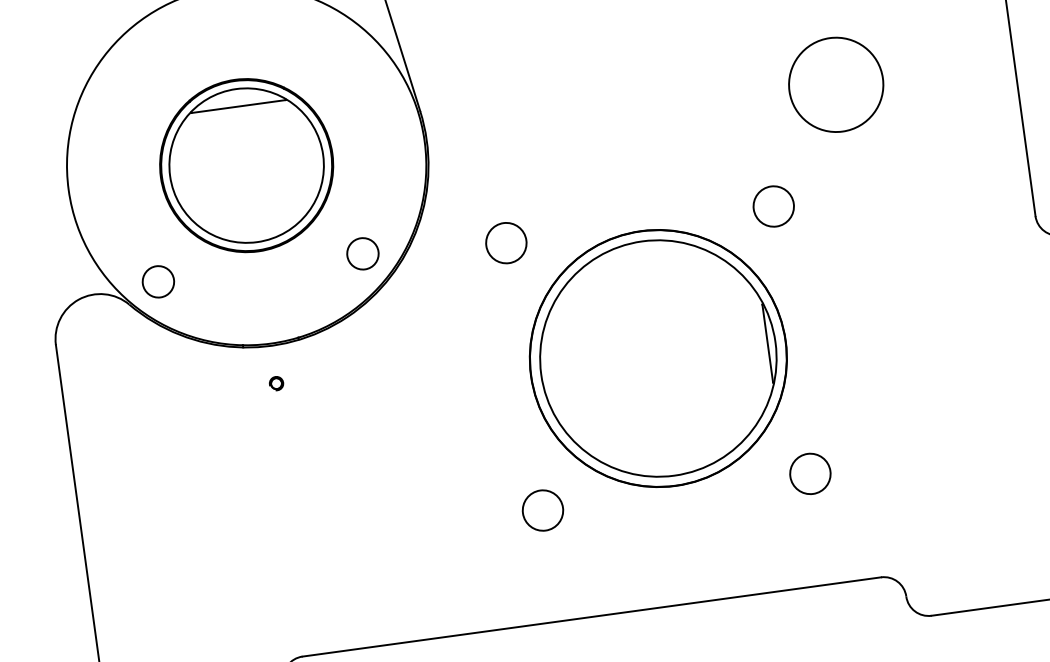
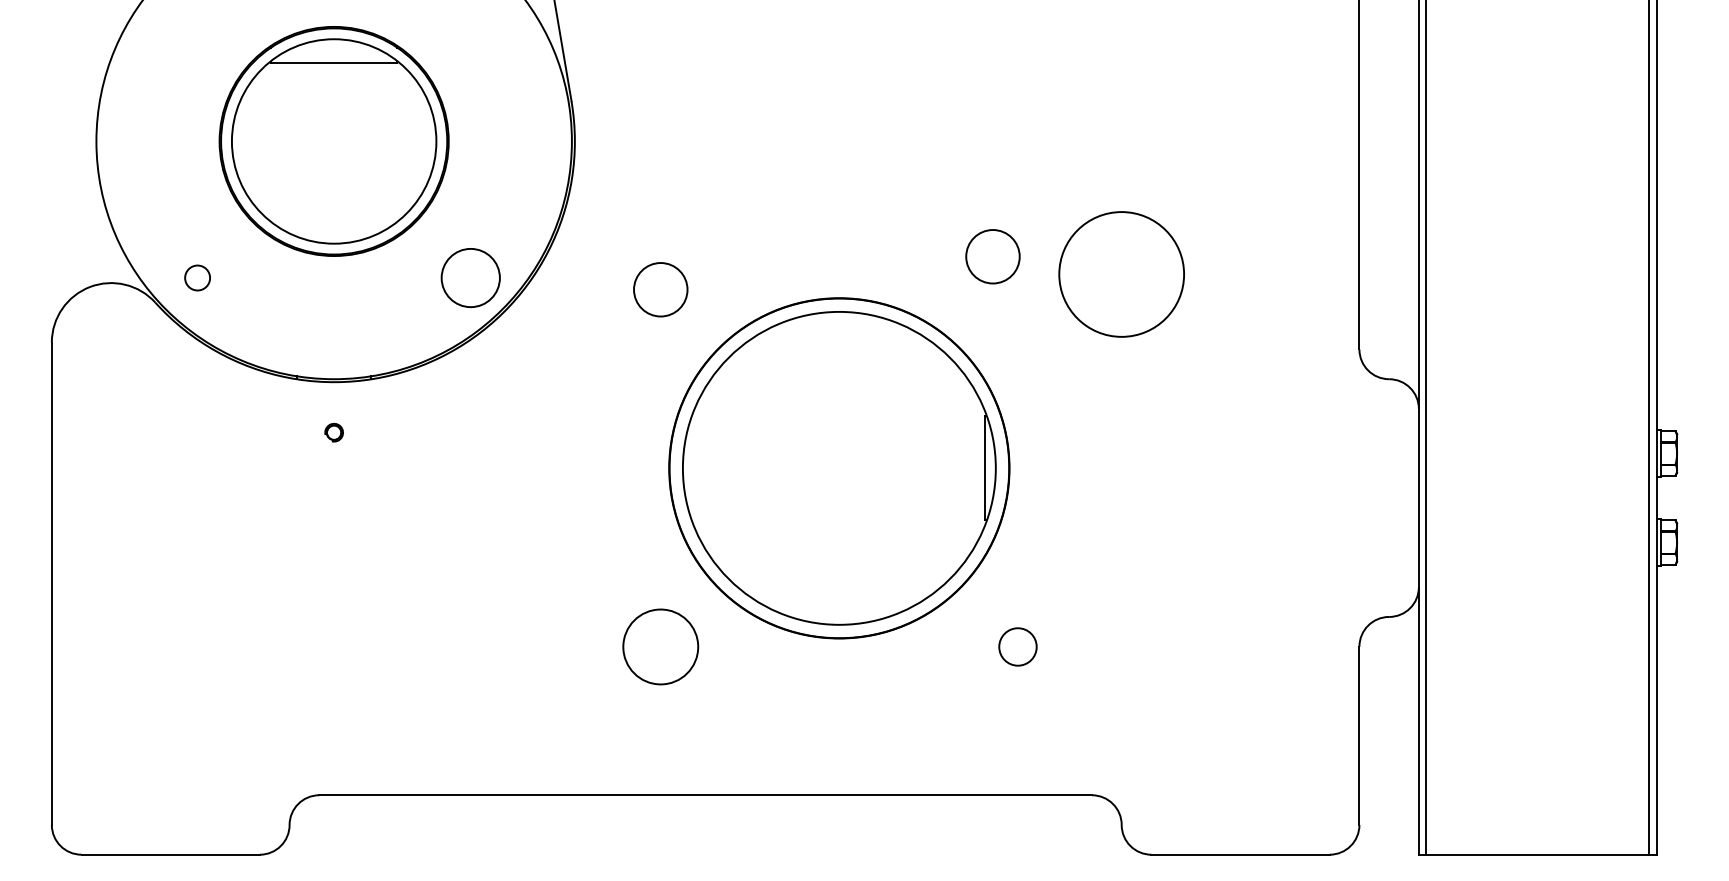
circle: (836, 84) -> (1121, 274), moved
circle: (773, 206) -> (992, 256), moved
circle: (362, 253) -> (470, 277), size x1.4
circle: (158, 281) -> (197, 277), size x0.6
circle: (810, 473) -> (1017, 646), size x0.7
circle: (542, 510) -> (660, 646), size x1.4

